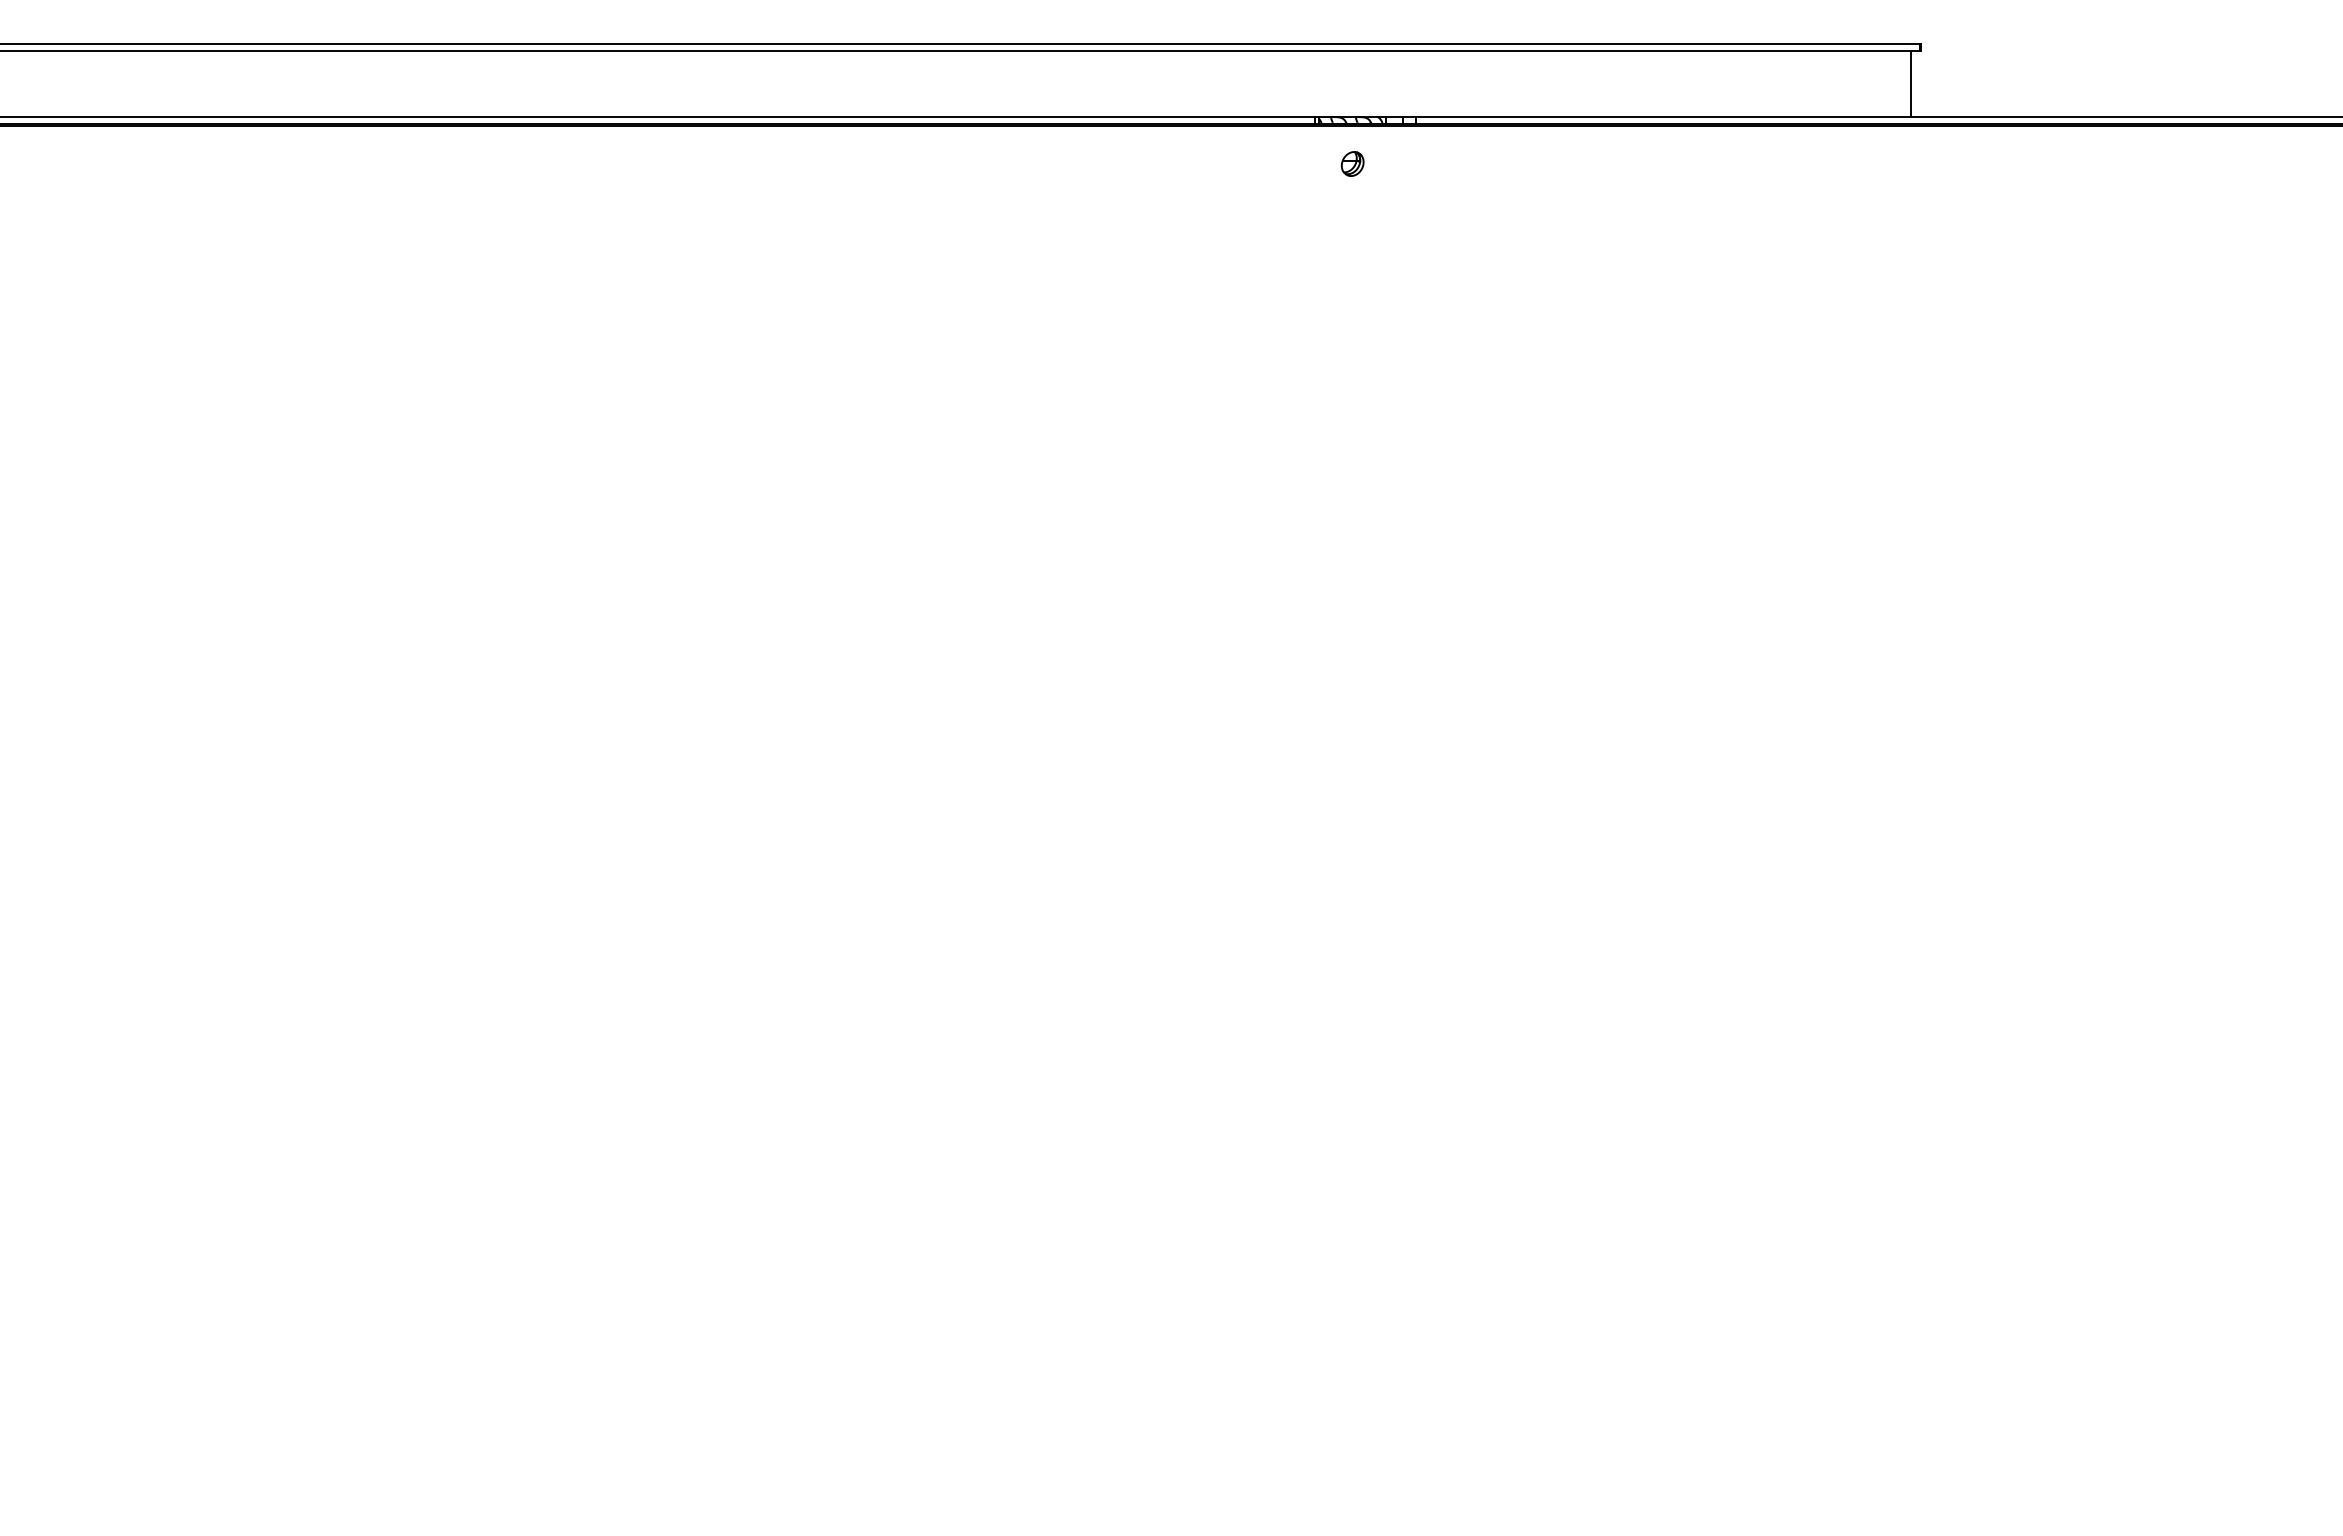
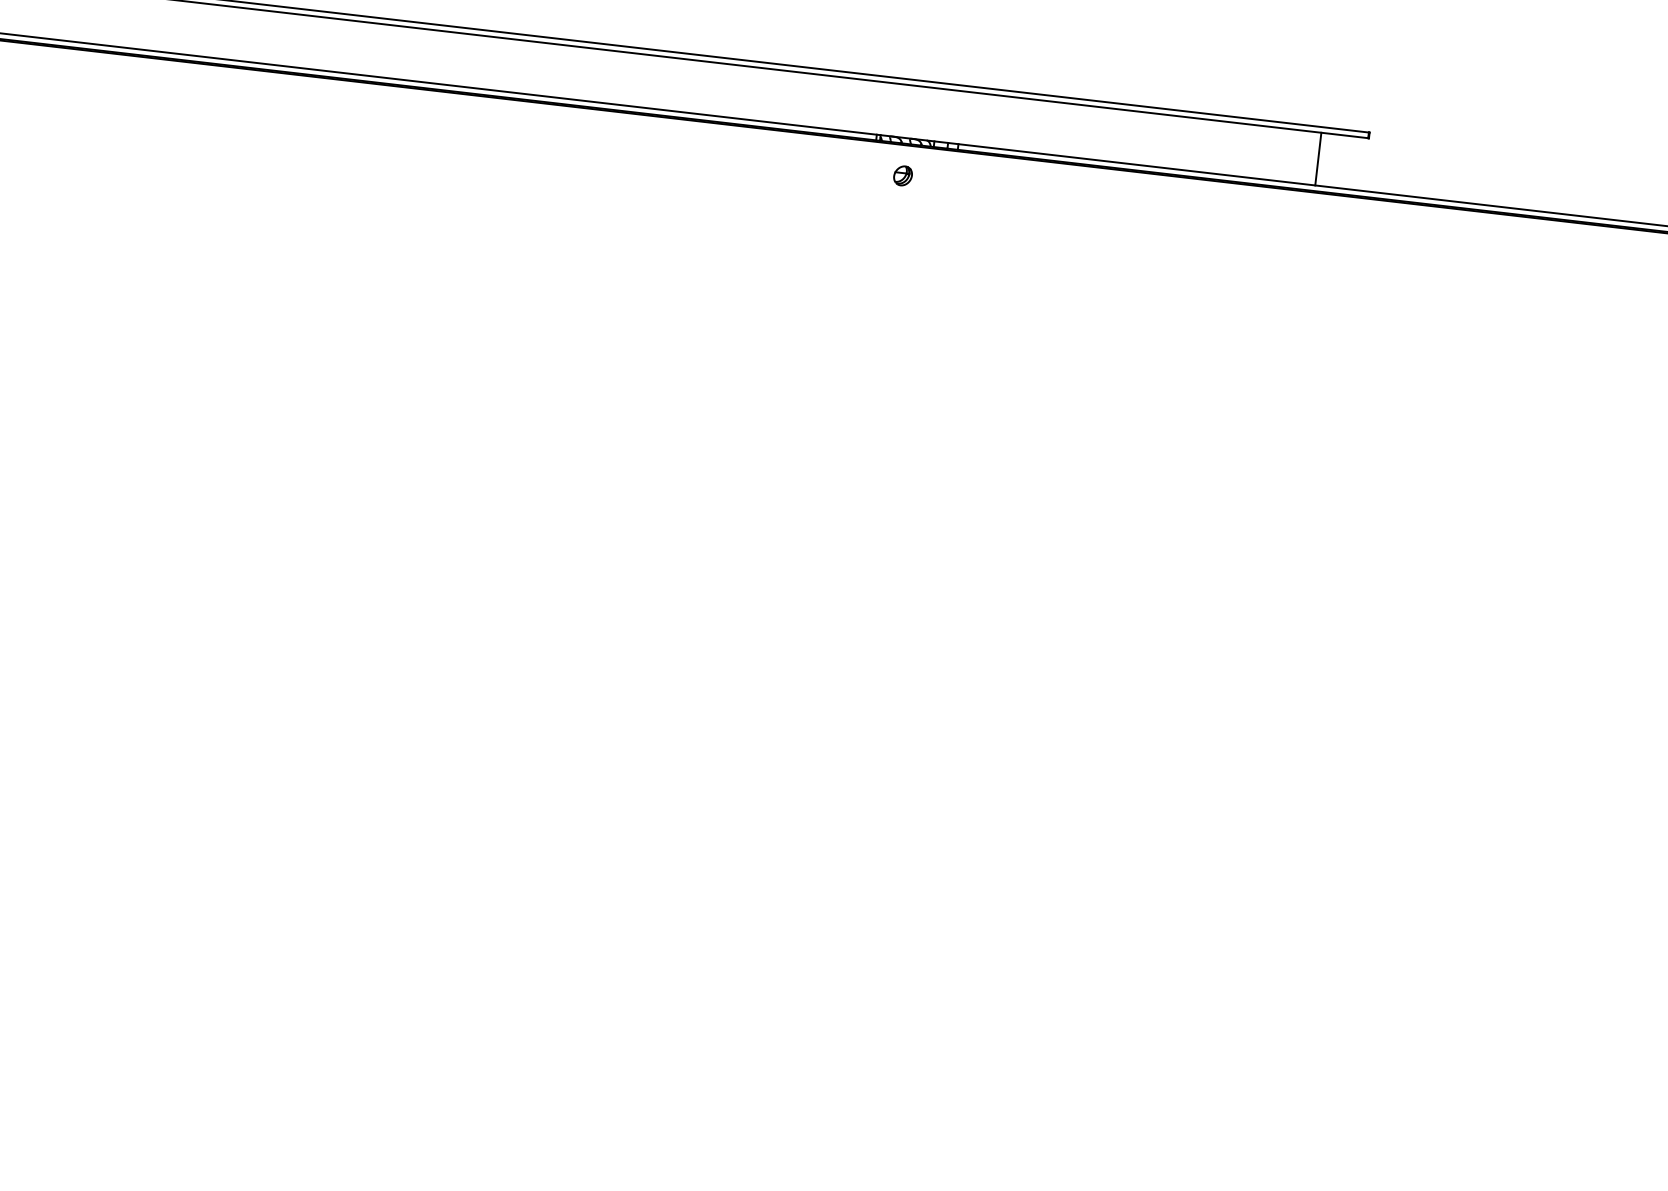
line: (1911, 84) -> (1318, 159), moved

